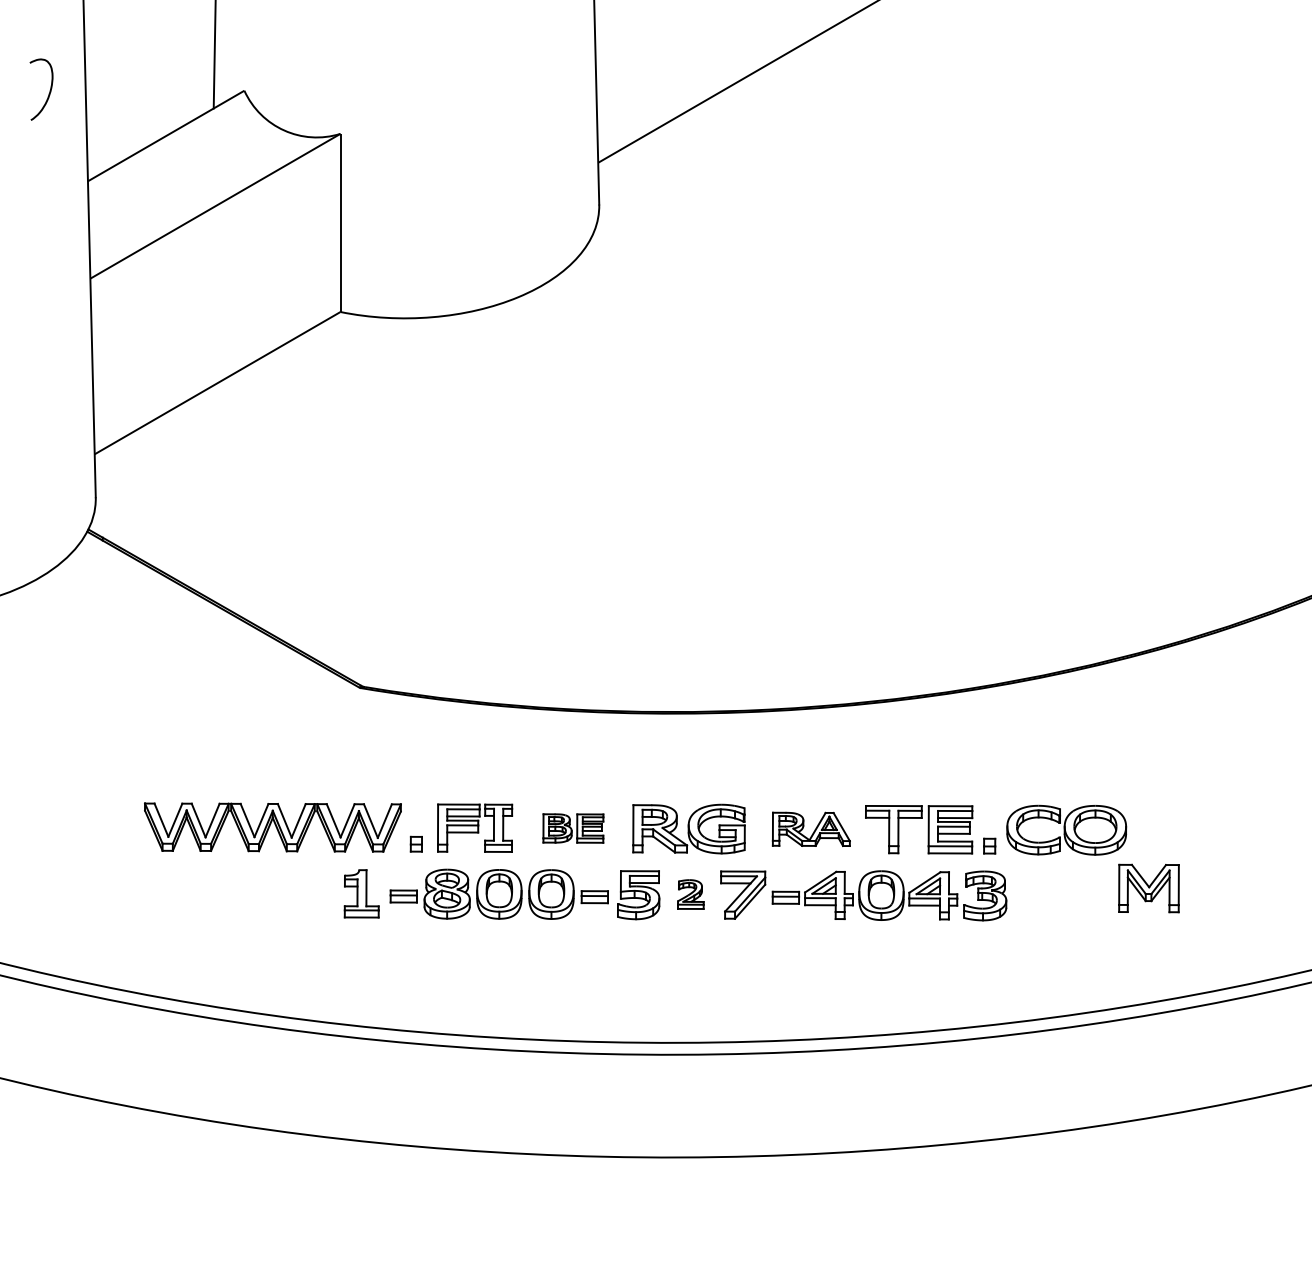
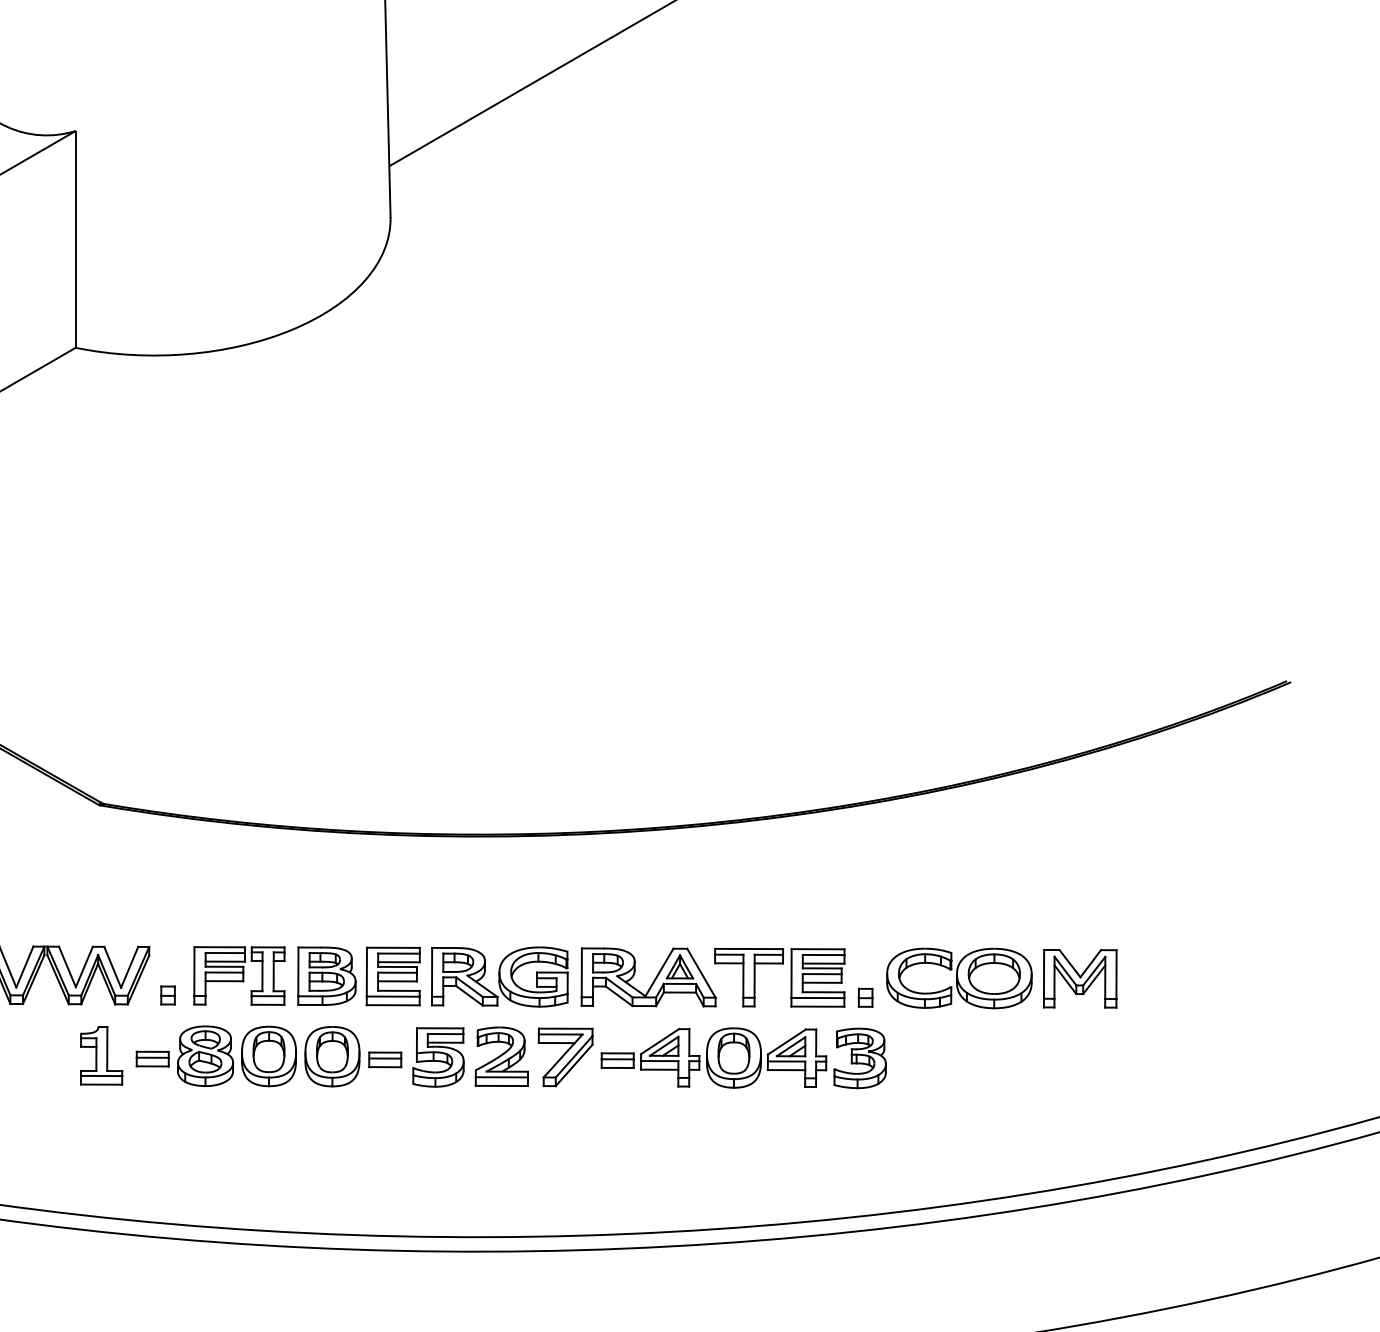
part: (573, 828) -> (359, 976), size x1.67
part: (811, 829) -> (648, 977), size x1.43
part: (1148, 888) -> (1079, 978), moved
part: (690, 894) -> (501, 1056), size x1.67

